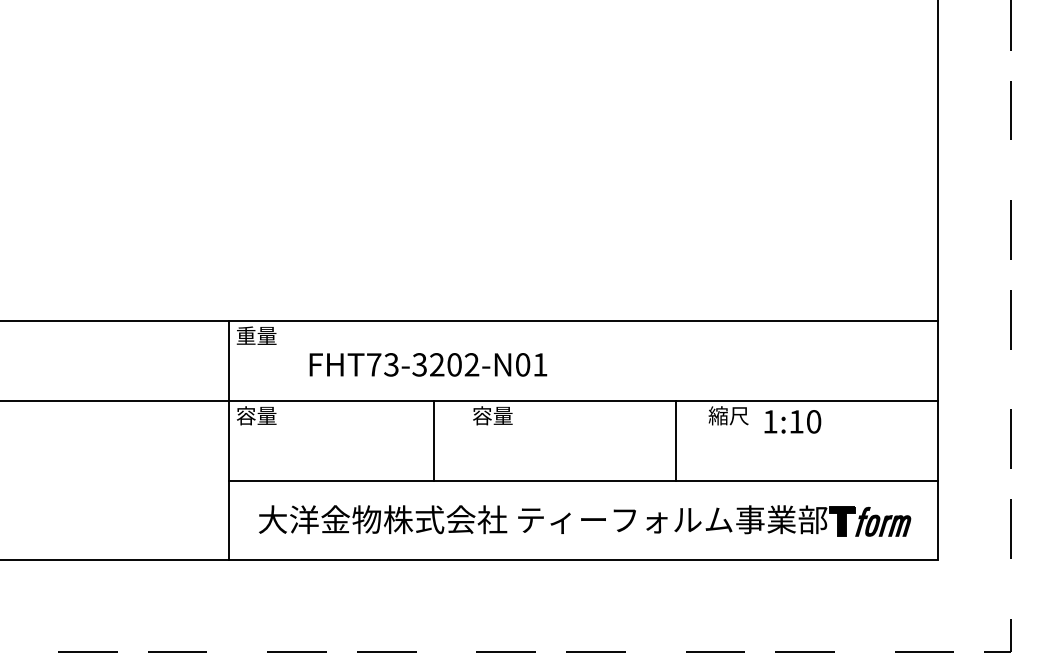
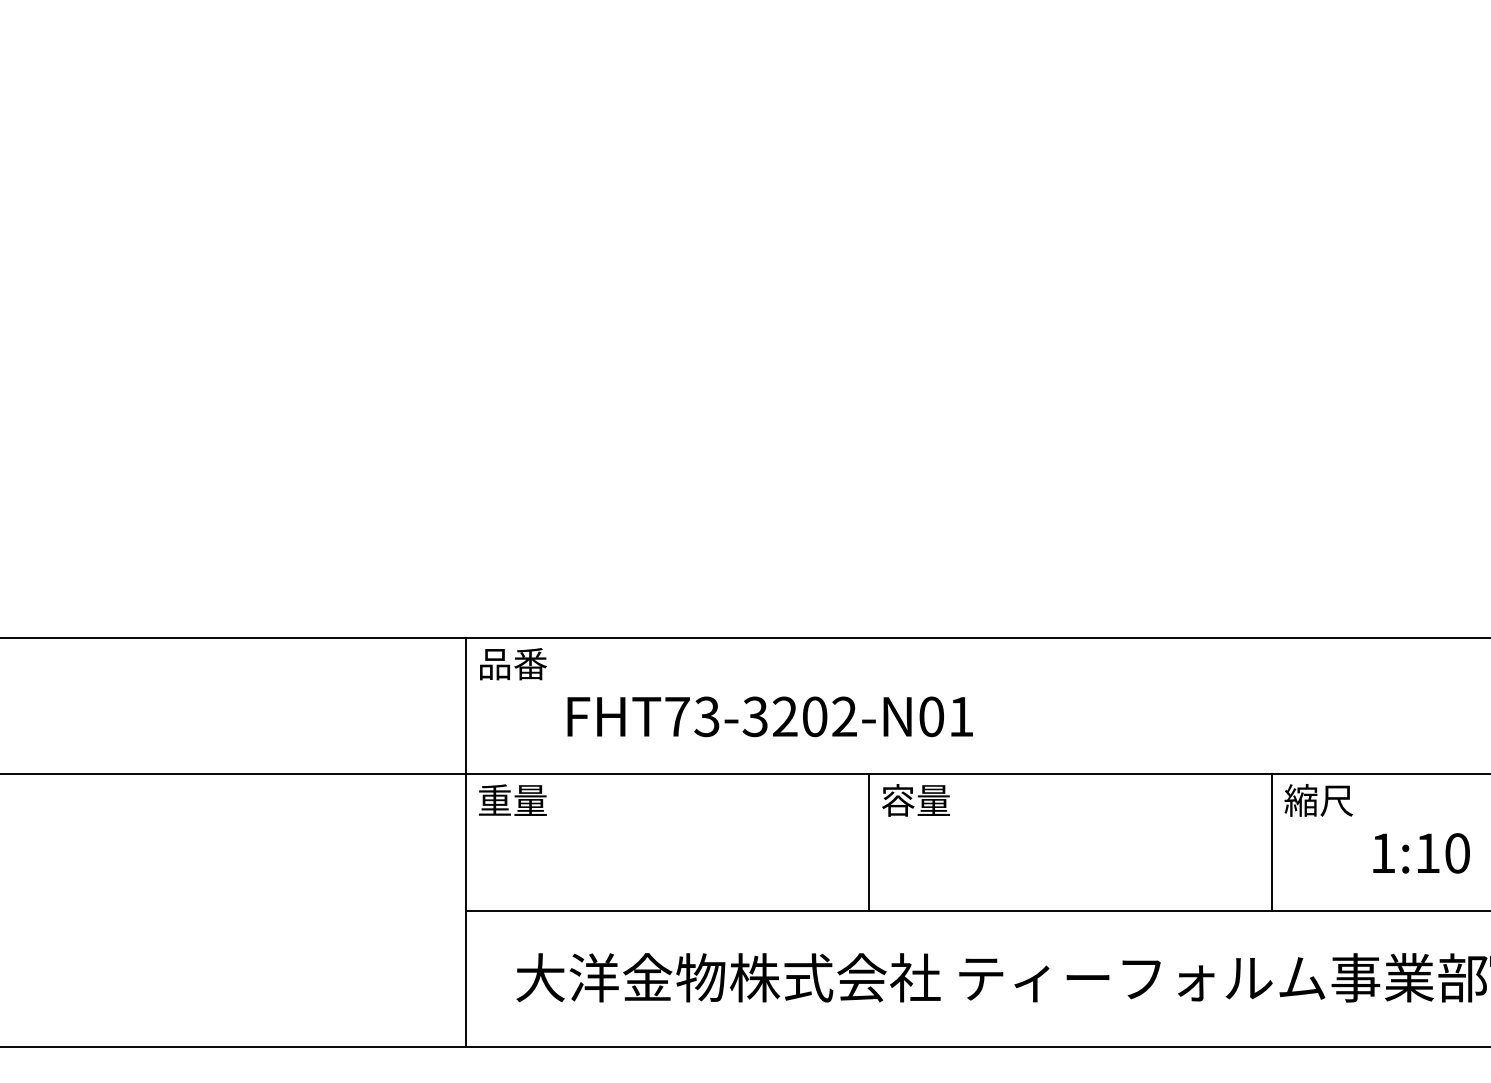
text: (256, 335) -> (512, 663), 重量 -> 品番
text: (428, 364) -> (770, 716), moved
text: (245, 415) -> (493, 799), 容量 -> 重量
text: (792, 421) -> (1420, 852), moved
line: (434, 440) -> (869, 842), moved
line: (676, 440) -> (1272, 842), moved

